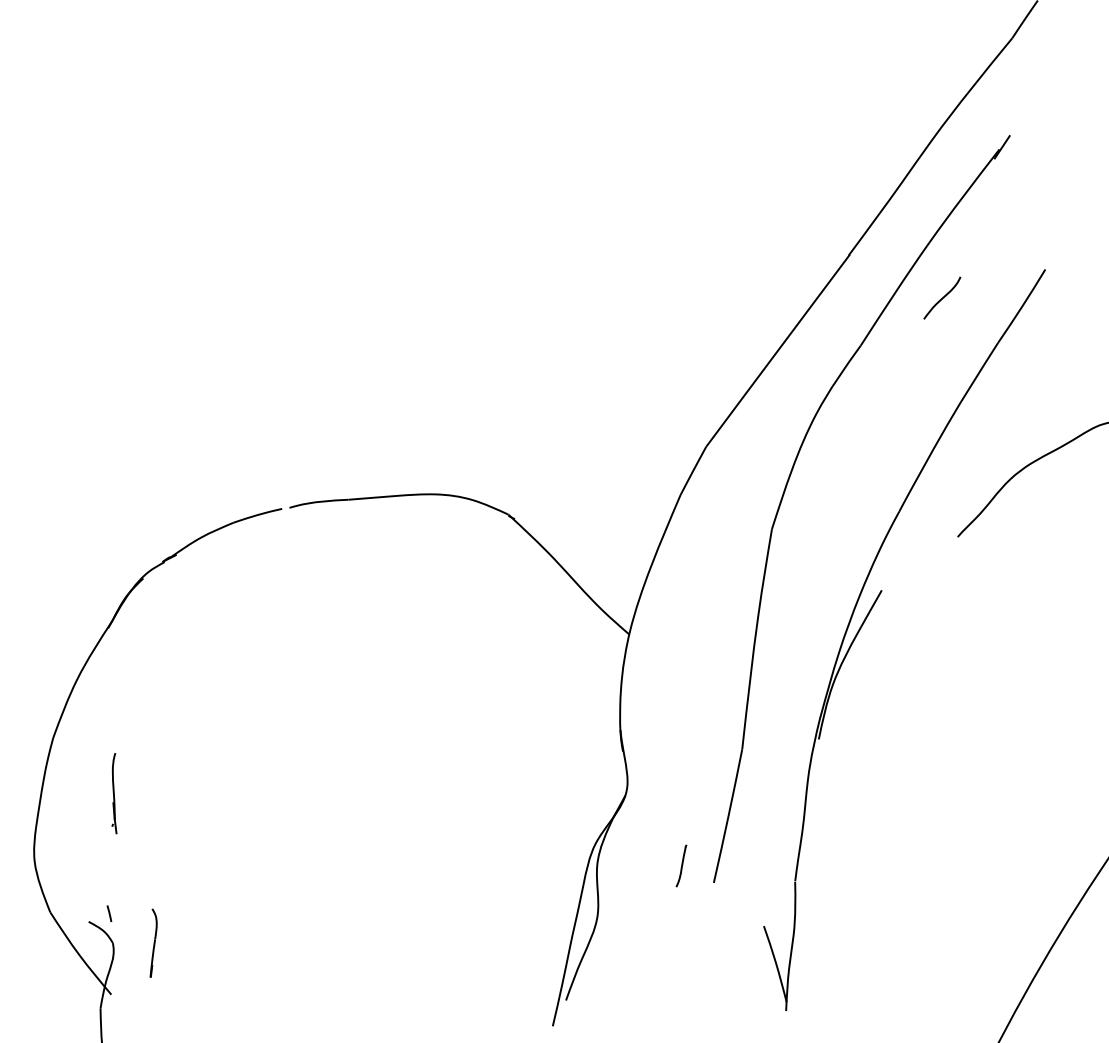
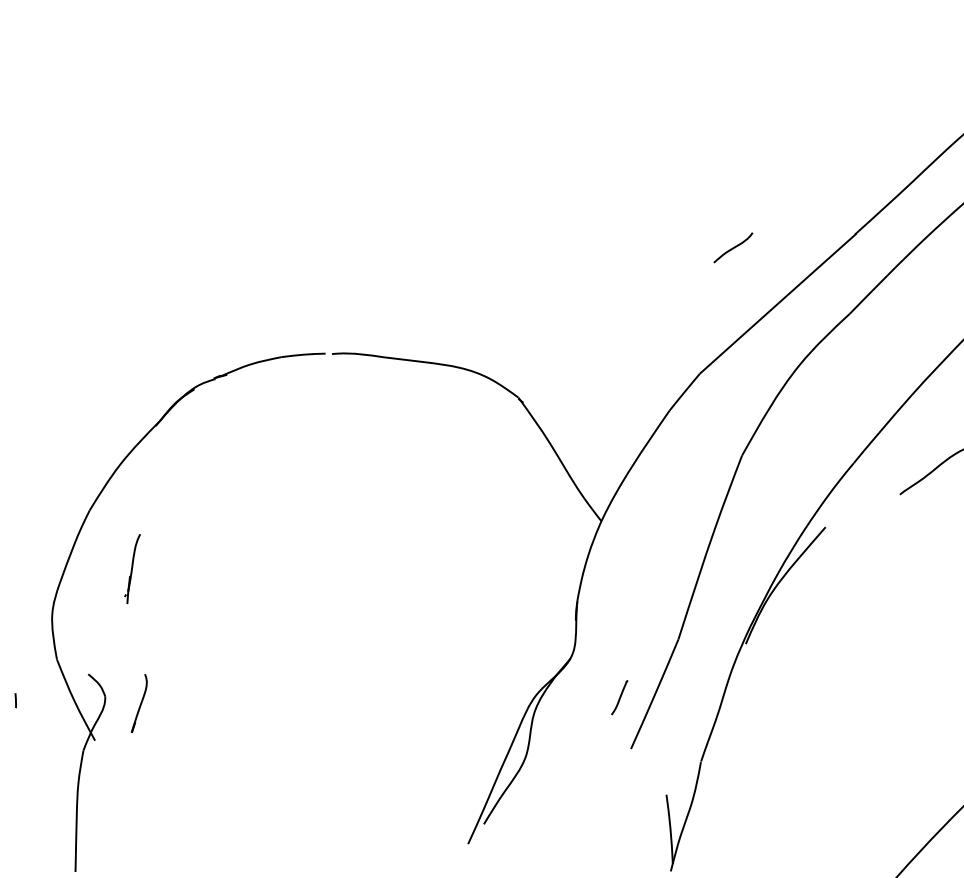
curve: (942, 297) -> (733, 247), moved
part: (681, 865) -> (619, 697), moved
line: (109, 913) -> (15, 700), moved

